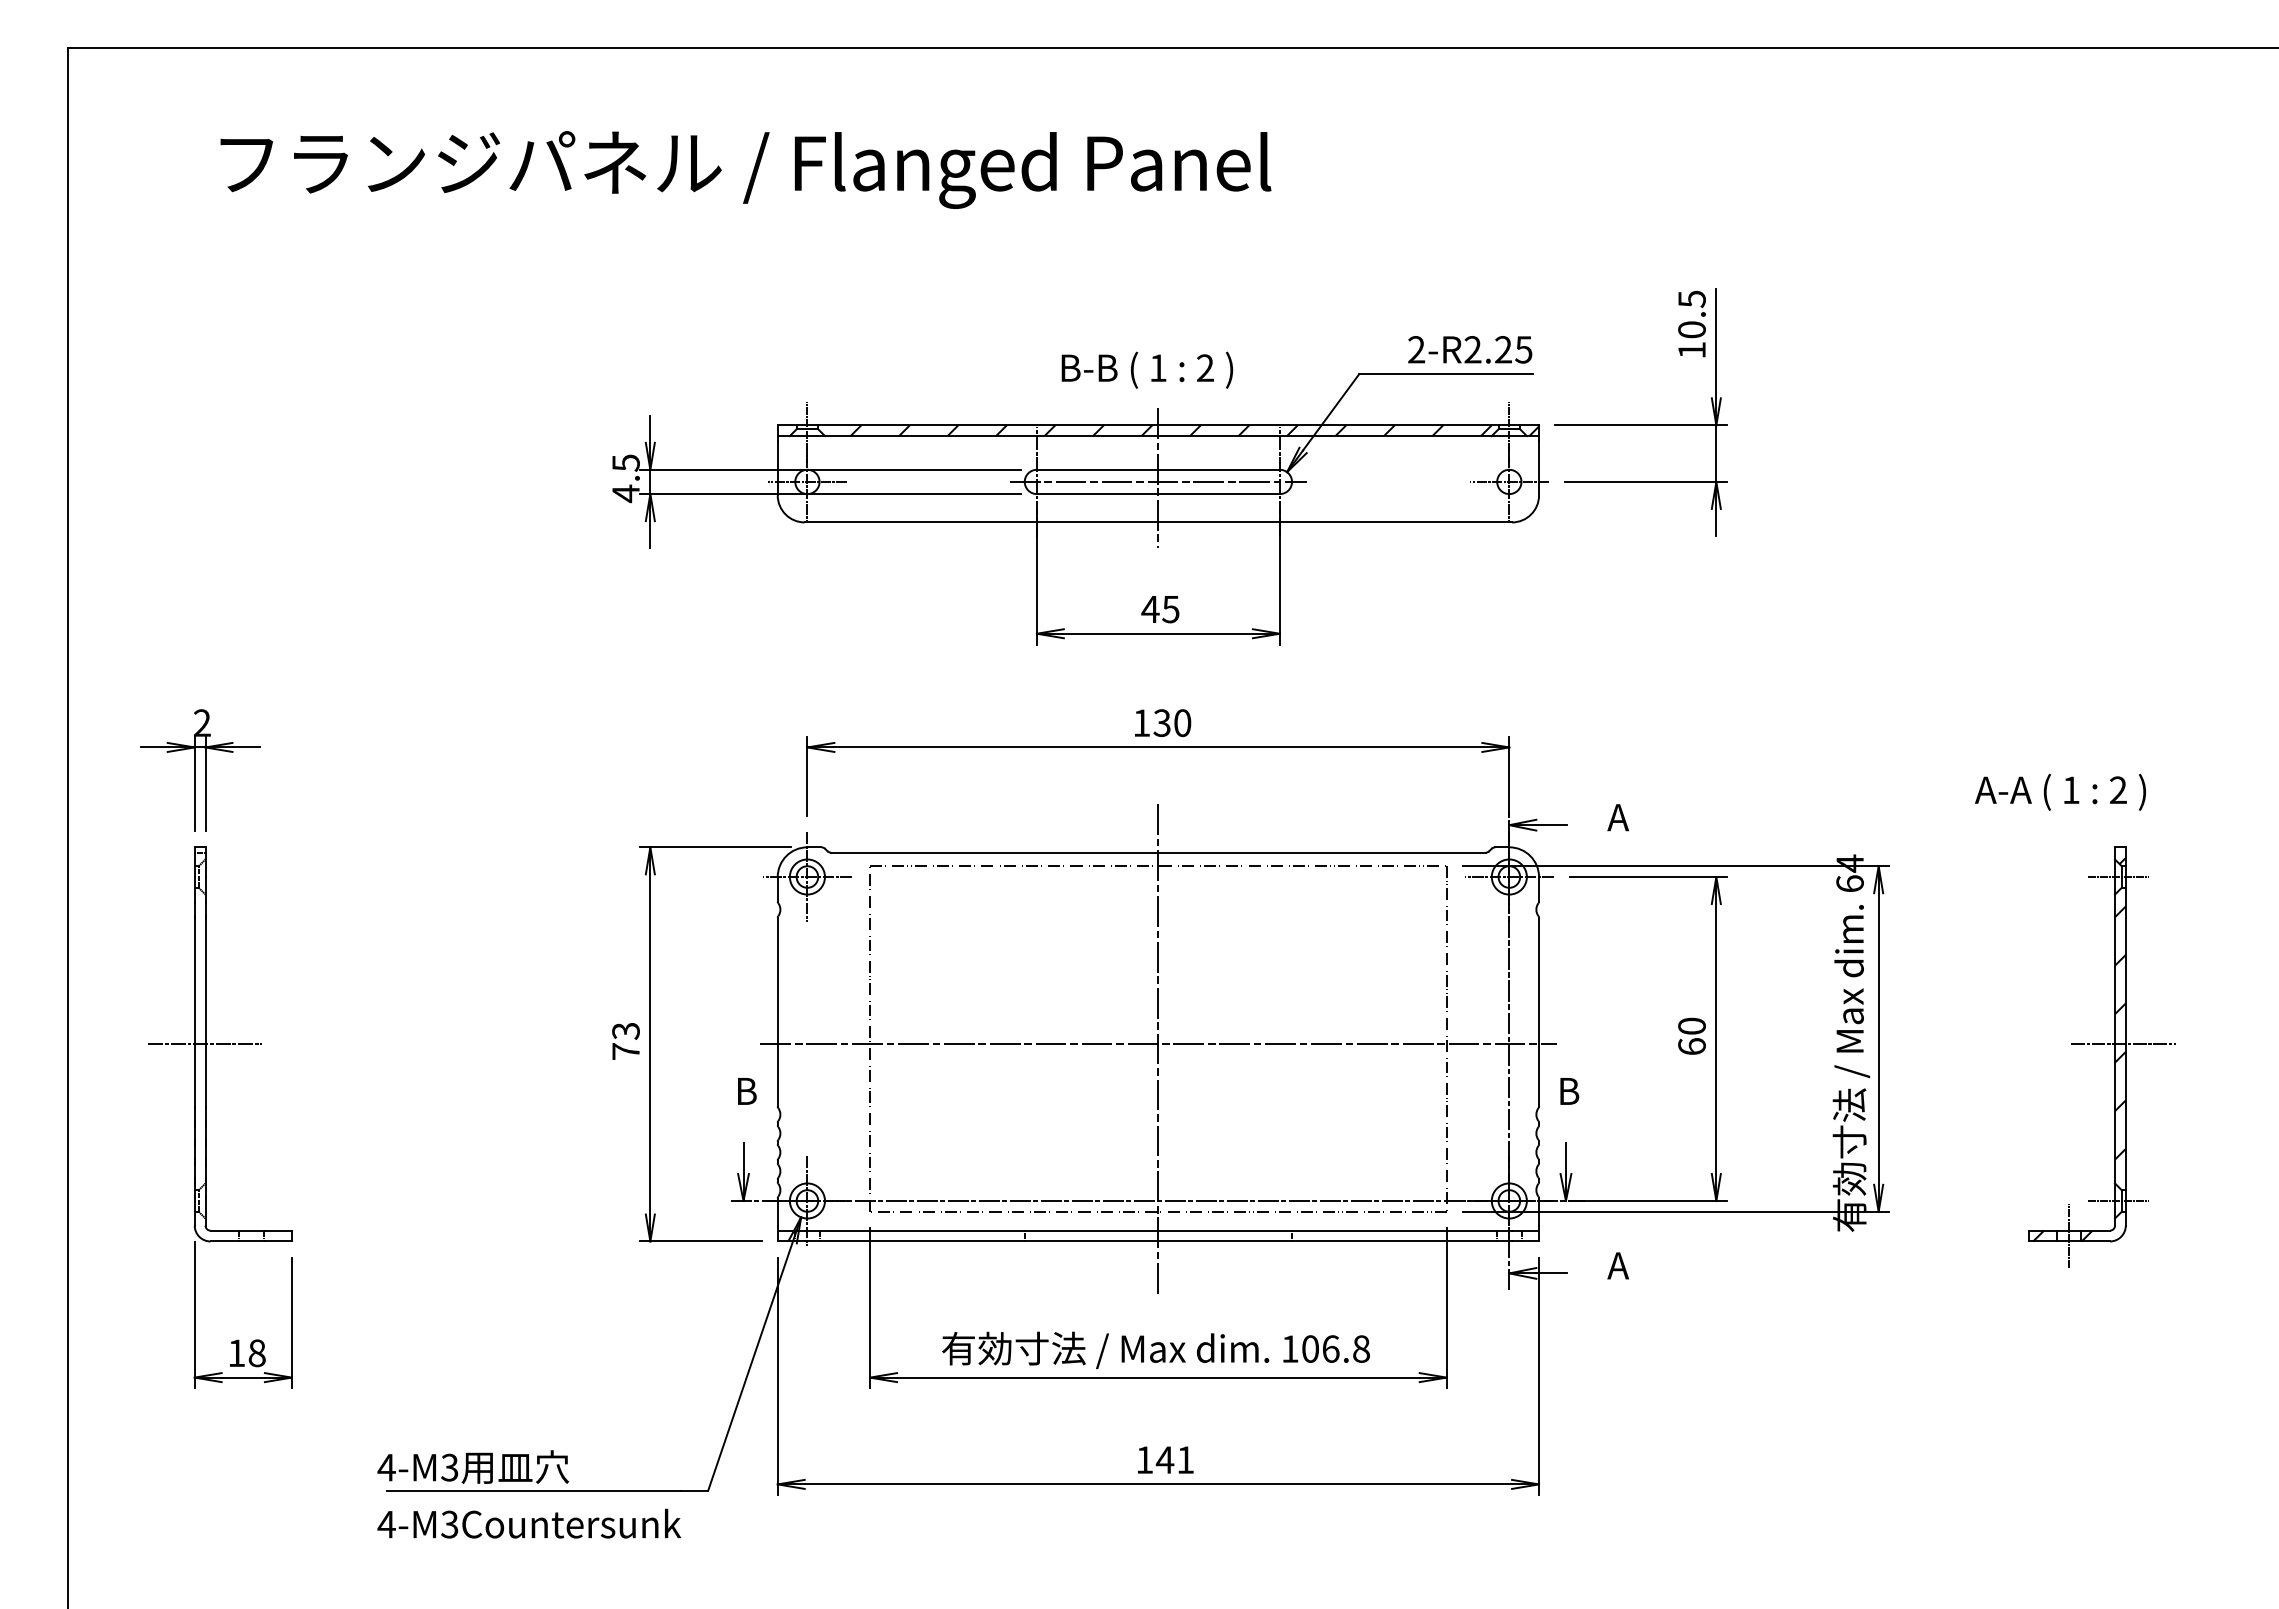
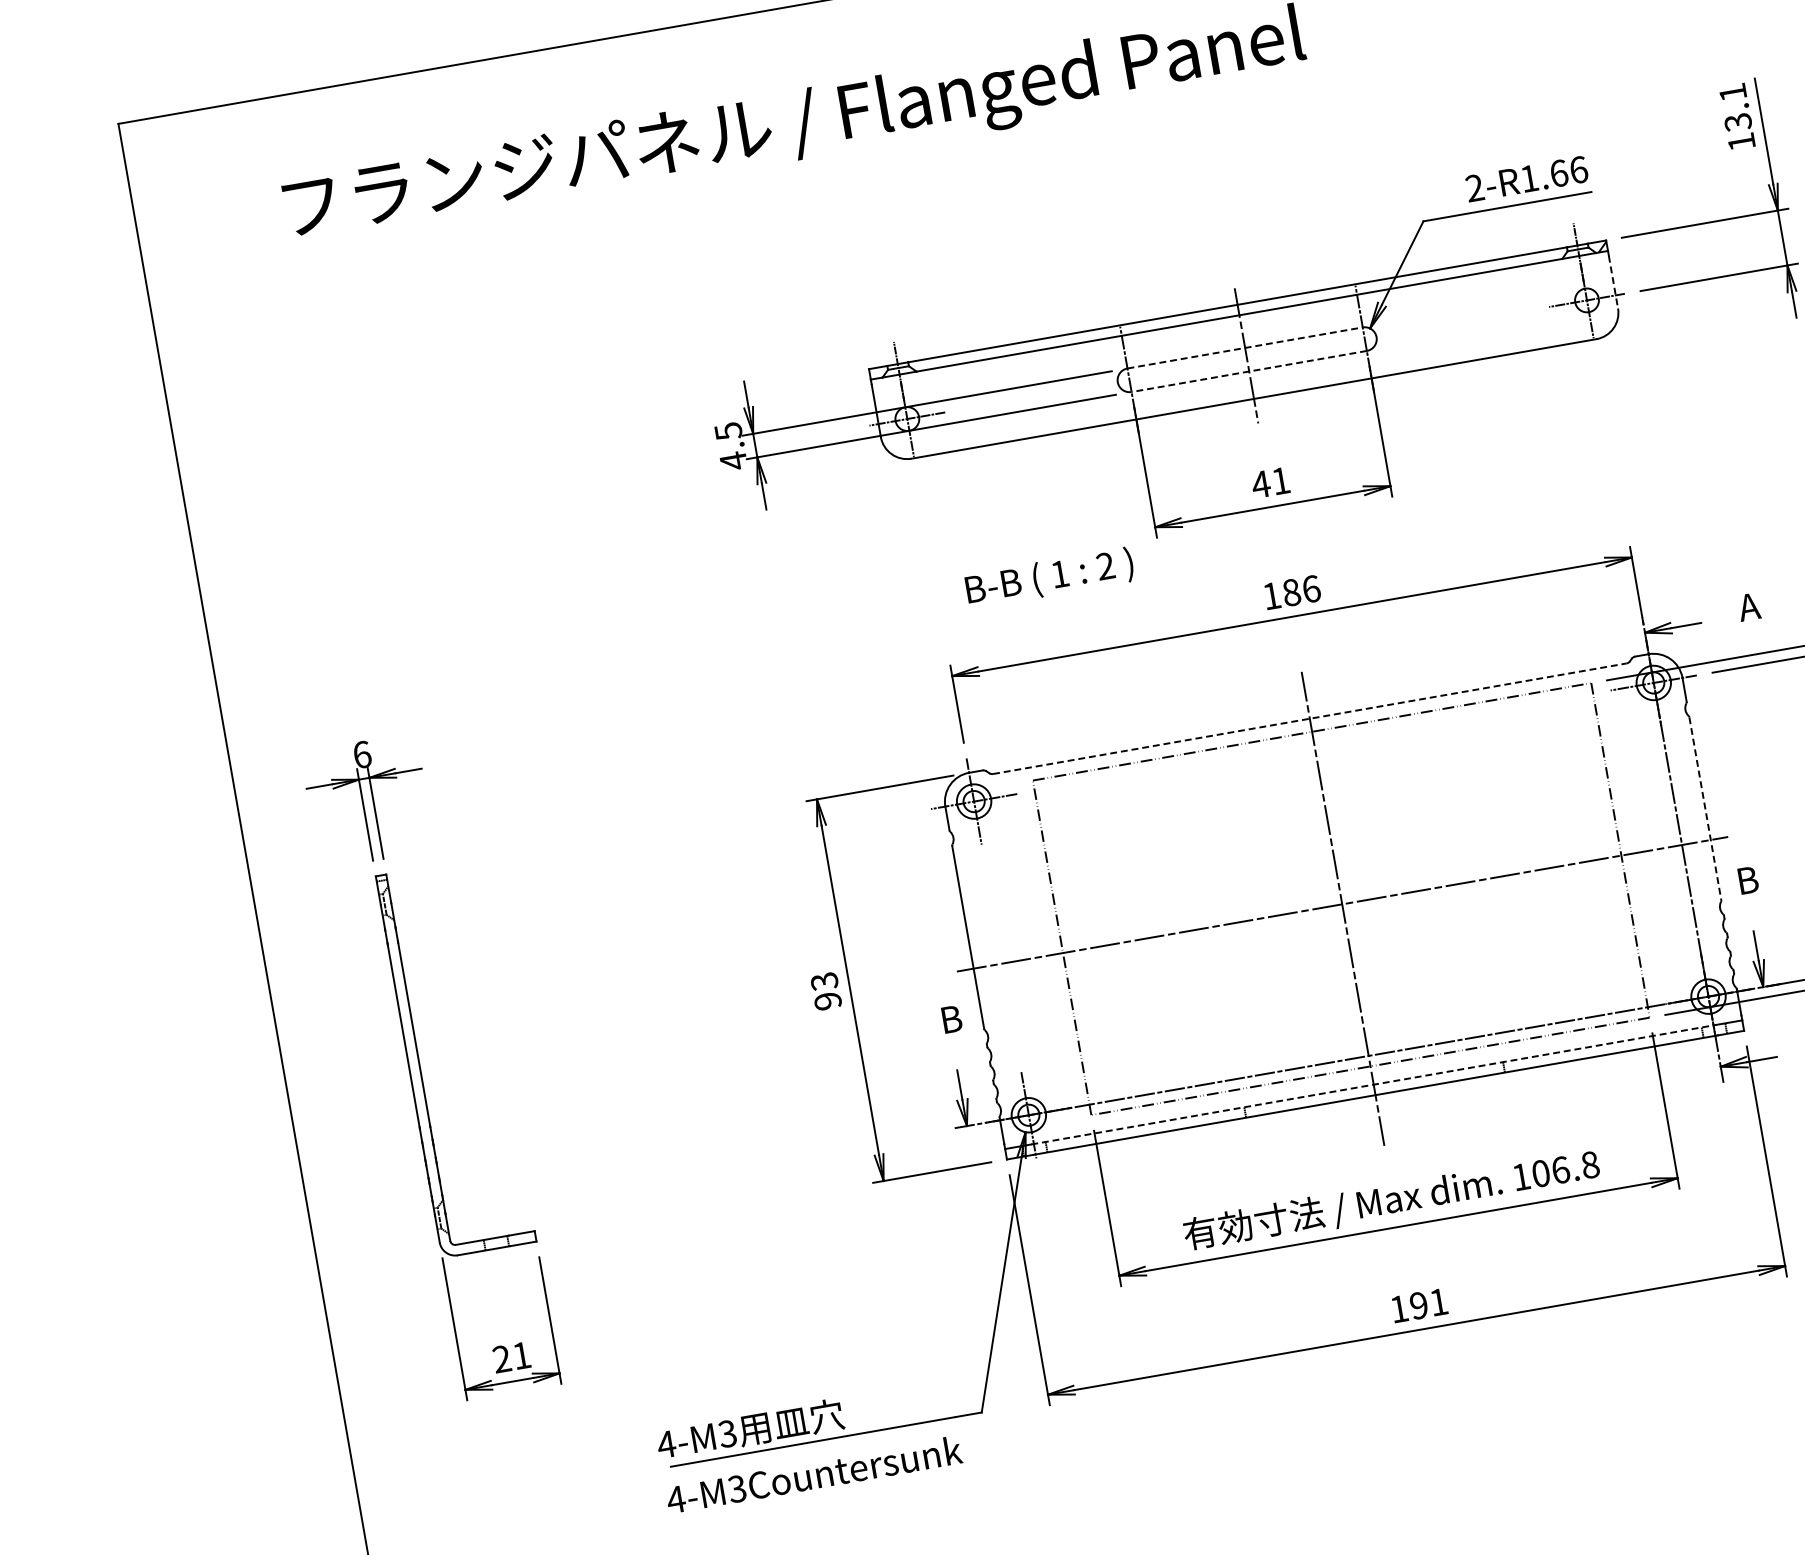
text: (1691, 314) -> (1735, 107), 10.5 -> 13.1
text: (1498, 349) -> (1554, 174), 2-R2.25 -> 2-R1.66
text: (1147, 369) -> (1049, 577), moved
hatch: (1170, 430) -> (1250, 307), removed
line: (1539, 468) -> (1613, 282), solid -> dashed
line: (1158, 469) -> (1245, 347), solid -> dashed
line: (1157, 481) -> (1246, 359), removed
line: (1157, 494) -> (1248, 372), solid -> dashed
text: (1170, 609) -> (1280, 481), 45 -> 41
text: (1172, 722) -> (1301, 590), 130 -> 186
text: (202, 723) -> (362, 755), 2 -> 6
line: (1158, 852) -> (1309, 718), solid -> dashed
line: (1539, 1012) -> (1705, 809), solid -> dashed
line: (205, 1044) -> (419, 1065), removed
text: (625, 1051) -> (827, 1001), 73 -> 93
line: (1158, 1230) -> (1373, 1084), solid -> dashed
text: (246, 1353) -> (511, 1357), 18 -> 21
text: (1164, 1459) -> (1418, 1305), 141 -> 191

